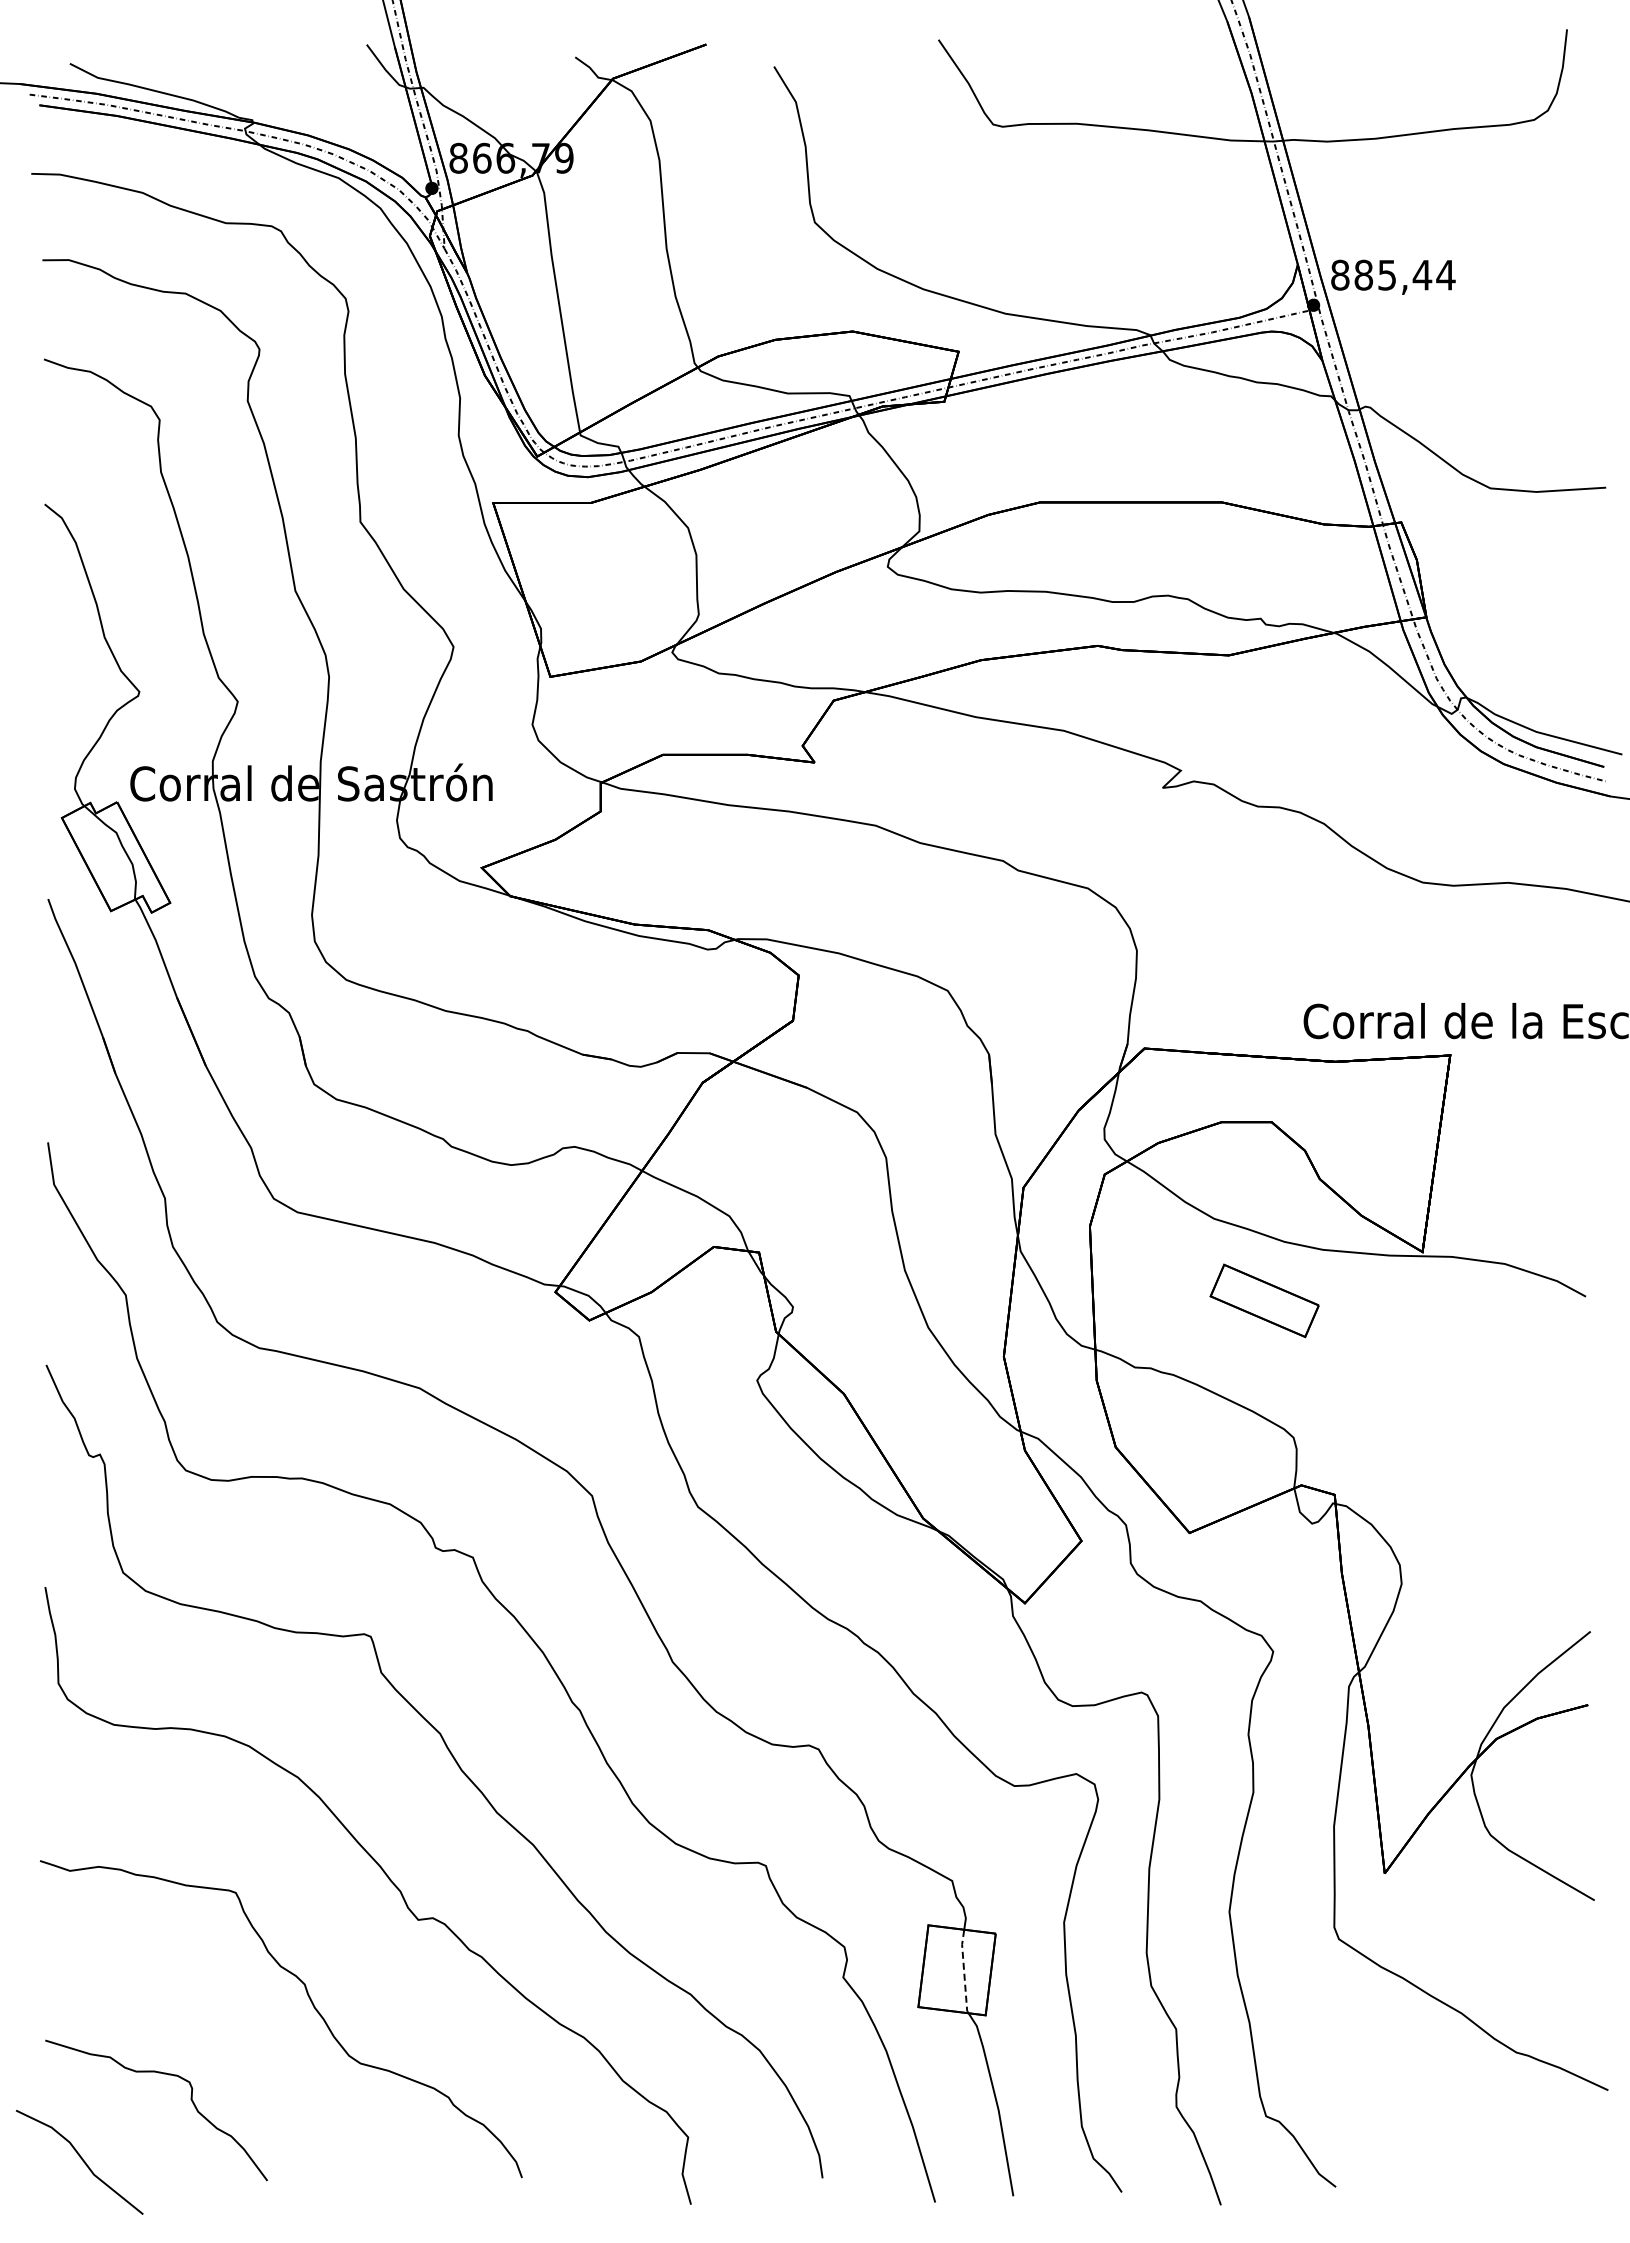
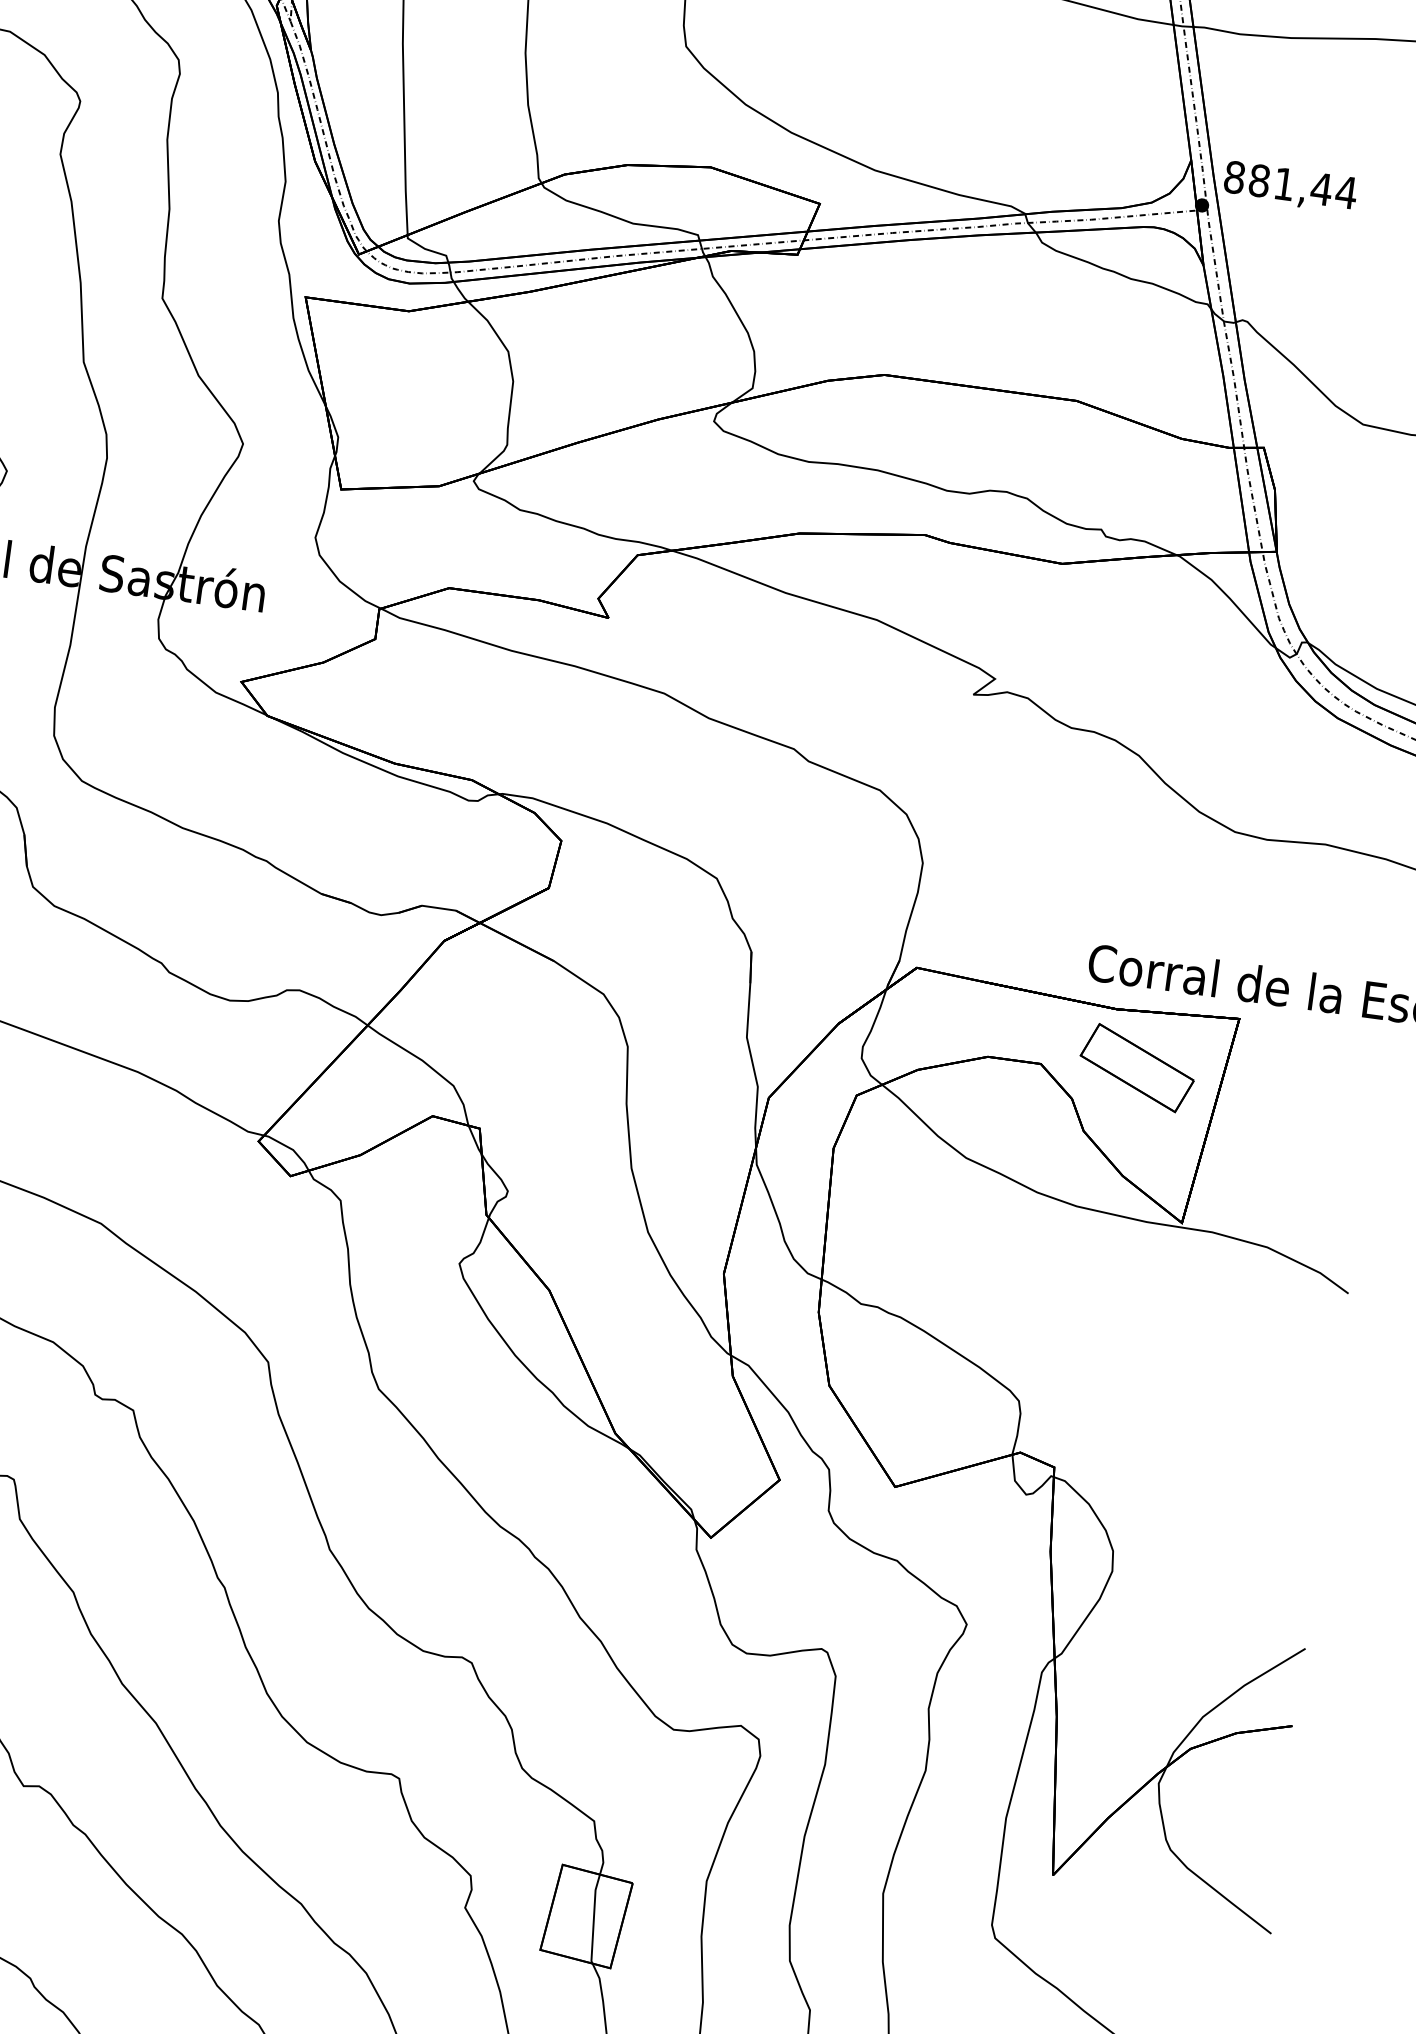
text: (1386, 275) -> (1283, 184), 885,44 -> 881,44
part: (1264, 1300) -> (1137, 1067), moved
line: (964, 1971) -> (594, 1918), dashed -> solid

